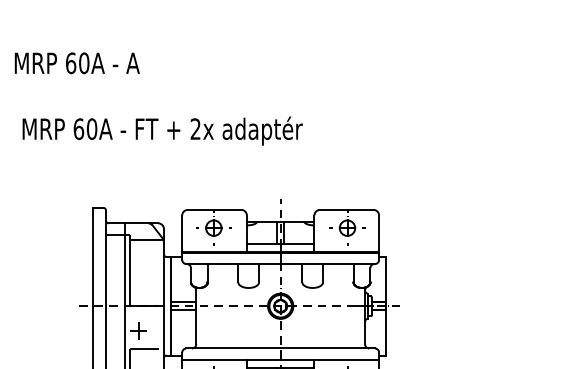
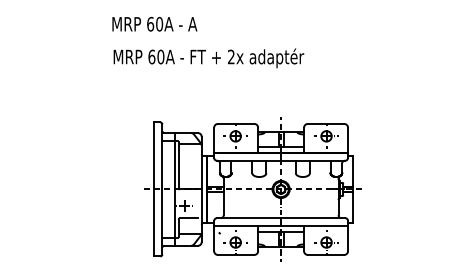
text: (76, 62) -> (154, 23), moved
text: (162, 131) -> (208, 58), moved

